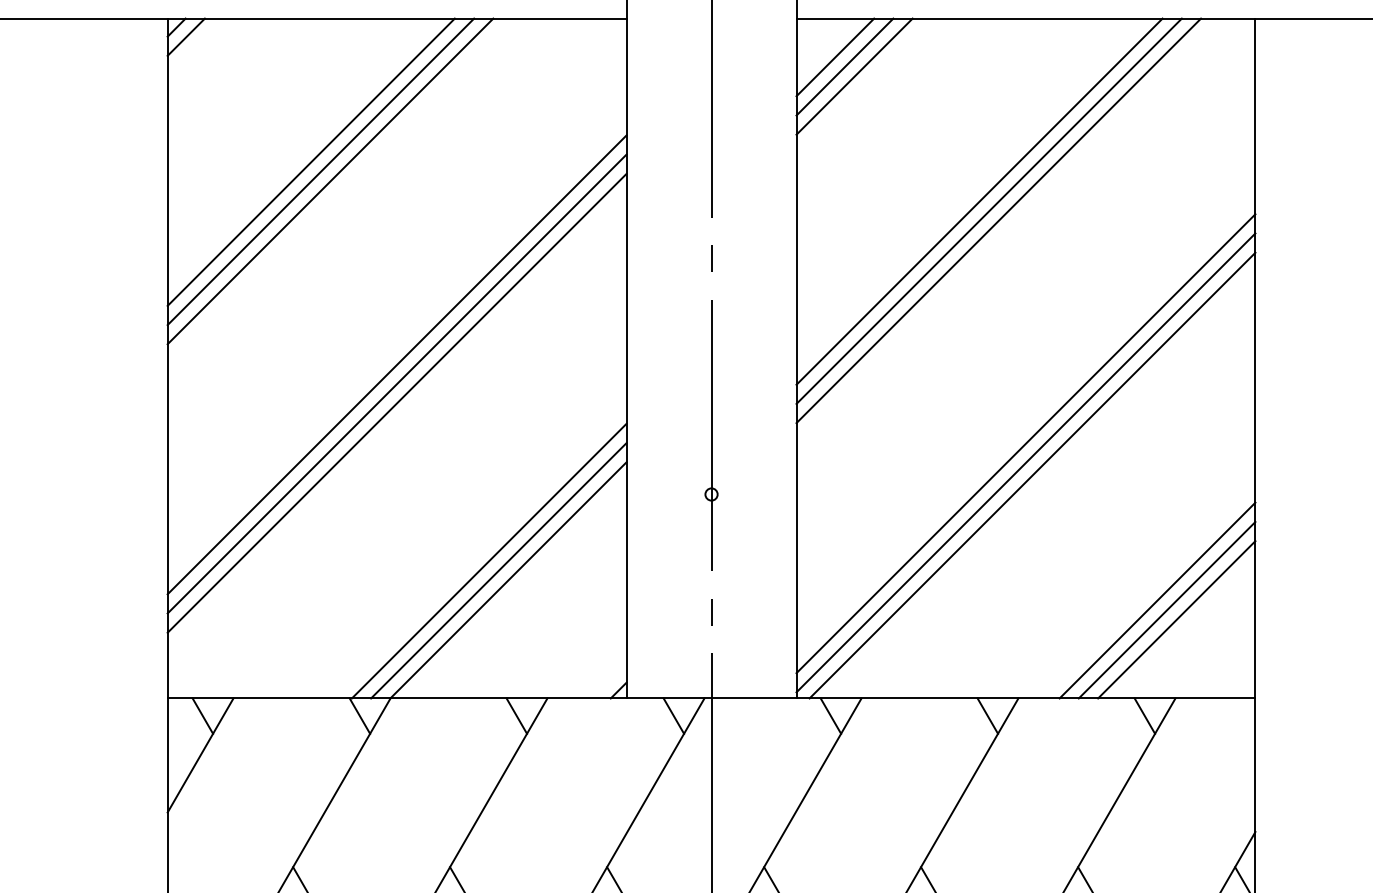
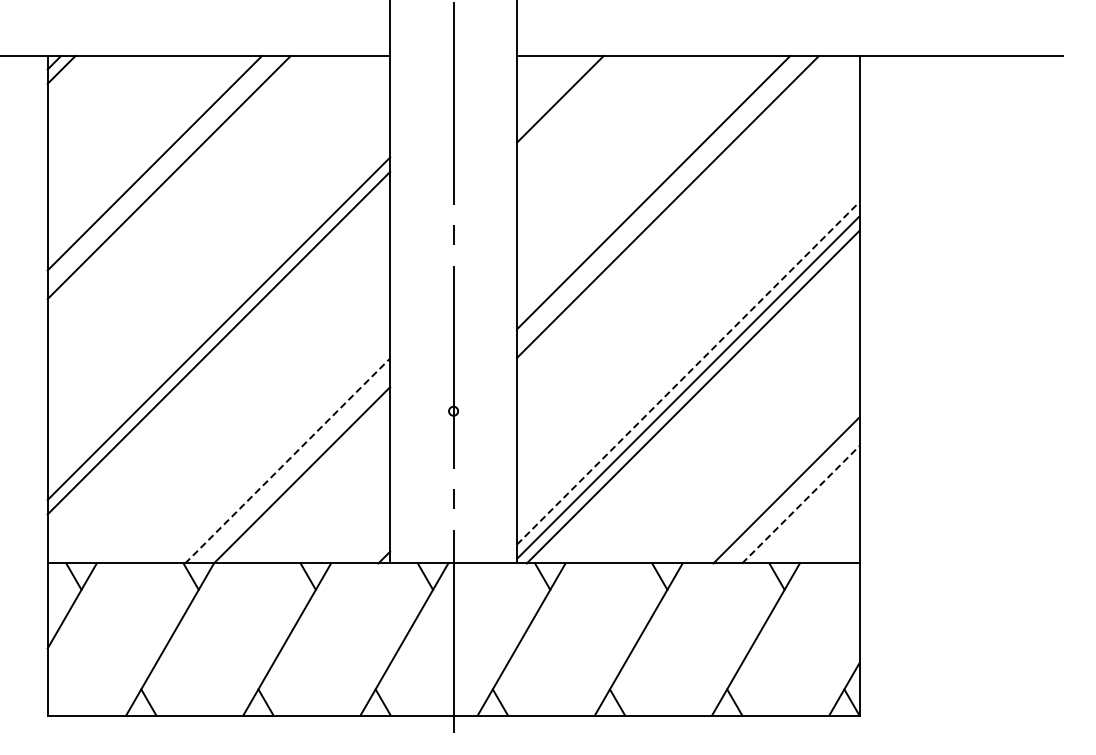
line: (834, 58) -> (545, 85), removed
line: (845, 67) -> (553, 92), removed
line: (320, 171) -> (161, 170), removed
line: (988, 210) -> (660, 199), removed
line: (396, 364) -> (218, 314), removed
line: (1026, 442) -> (688, 372), solid -> dashed
line: (489, 560) -> (287, 460), solid -> dashed
line: (498, 569) -> (294, 467), removed
line: (1166, 610) -> (793, 497), removed
line: (1177, 619) -> (801, 504), solid -> dashed

